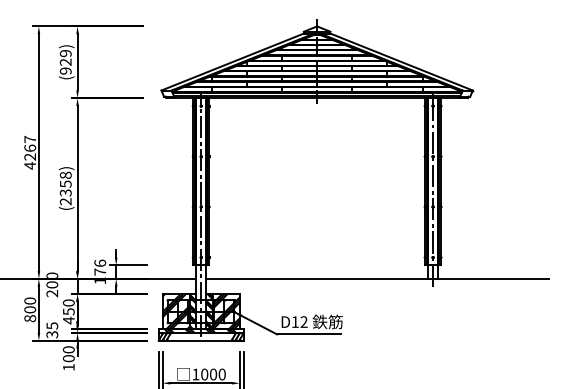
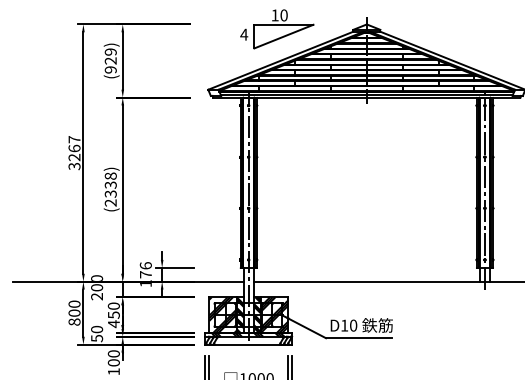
part: (228, 30) -> (276, 28), added
text: (30, 165) -> (74, 166), 4267 -> 3267
text: (65, 183) -> (110, 184), (2358) -> (2338)
text: (303, 321) -> (352, 325), D12 -> D10
text: (52, 329) -> (97, 333), 35 -> 50

